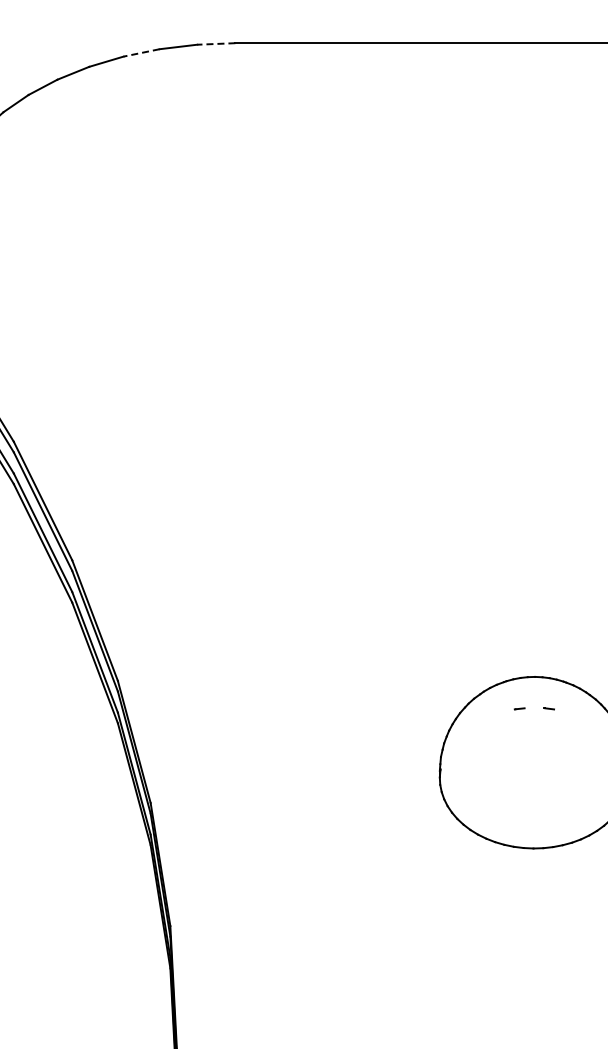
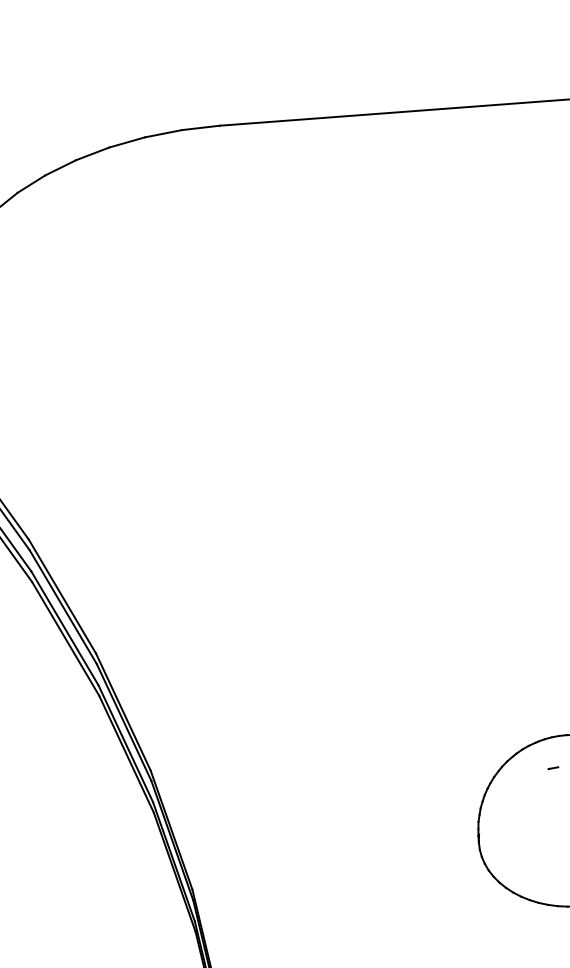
line: (215, 43) -> (200, 127), dashed -> solid
line: (141, 53) -> (127, 143), dashed -> solid

